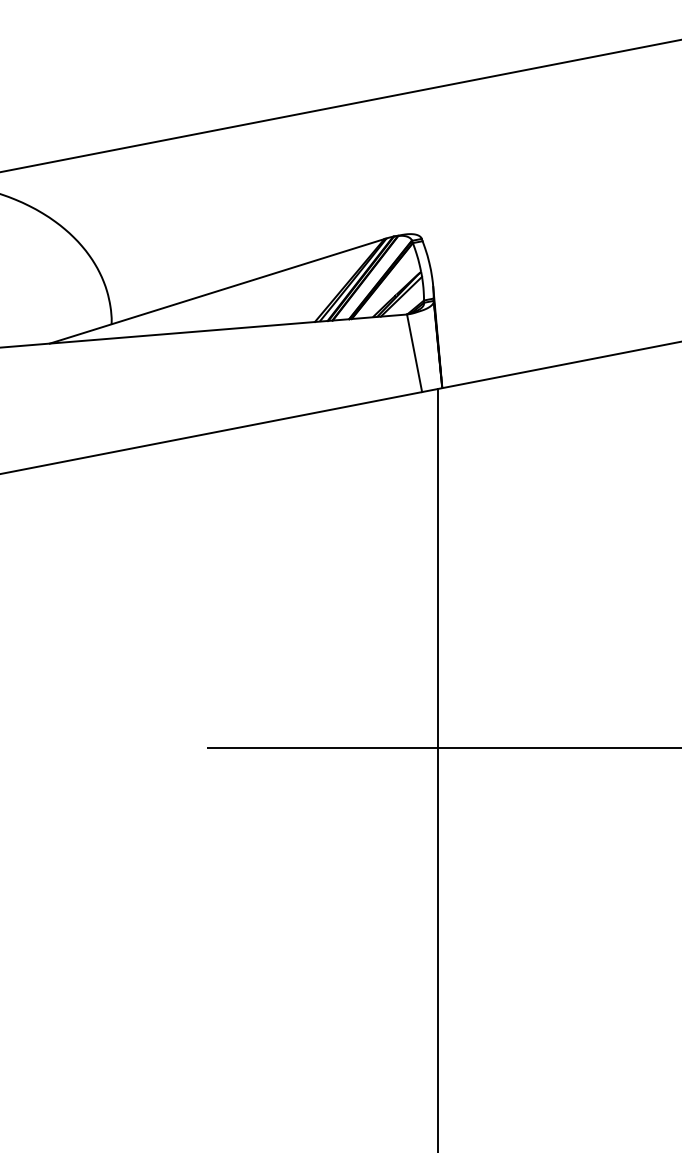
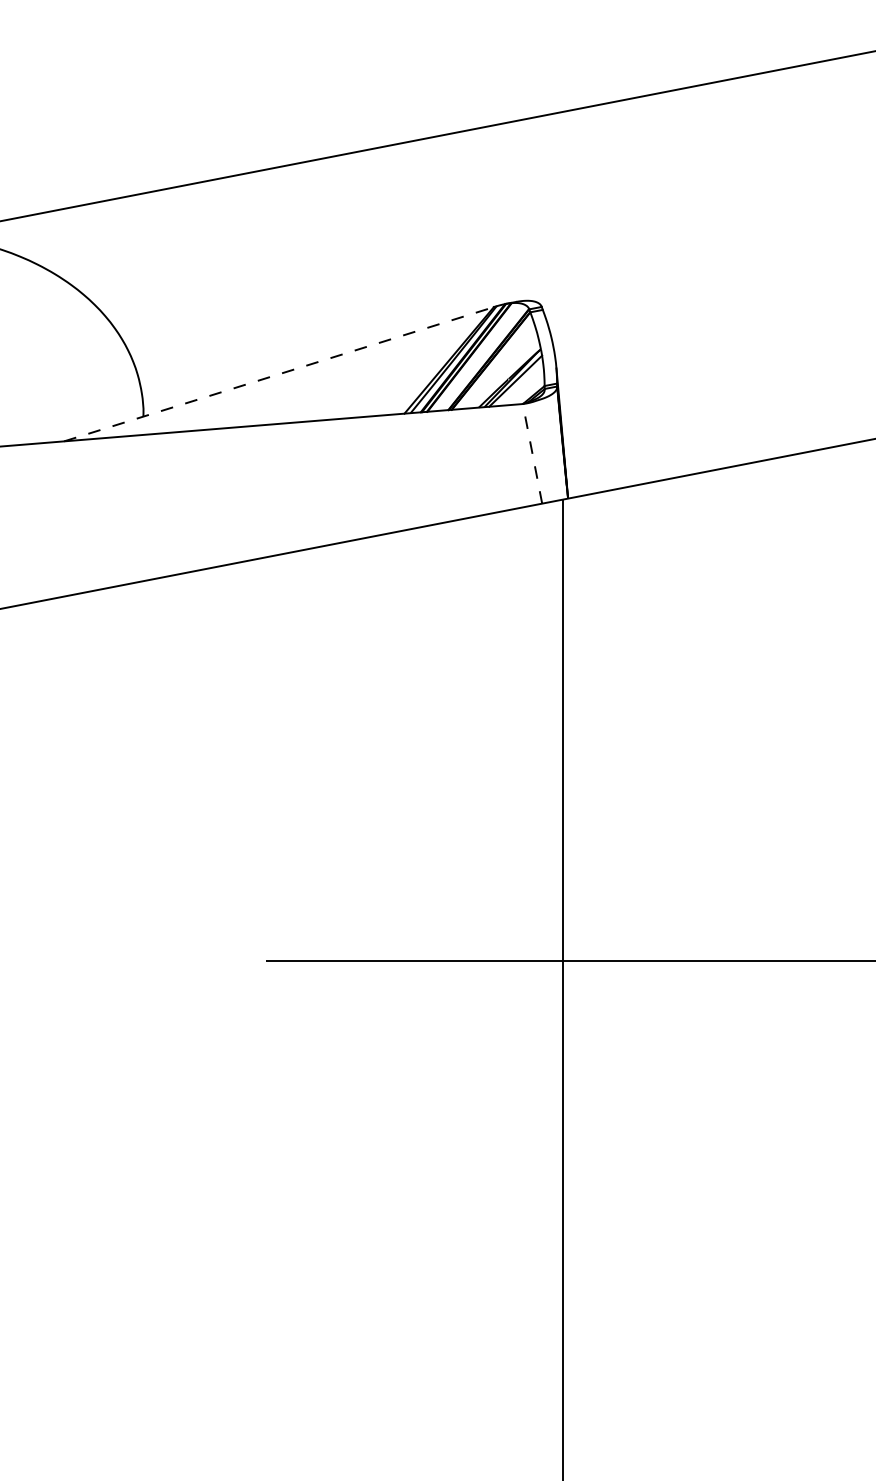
line: (217, 291) -> (279, 374), solid -> dashed
line: (414, 353) -> (532, 454), solid -> dashed

